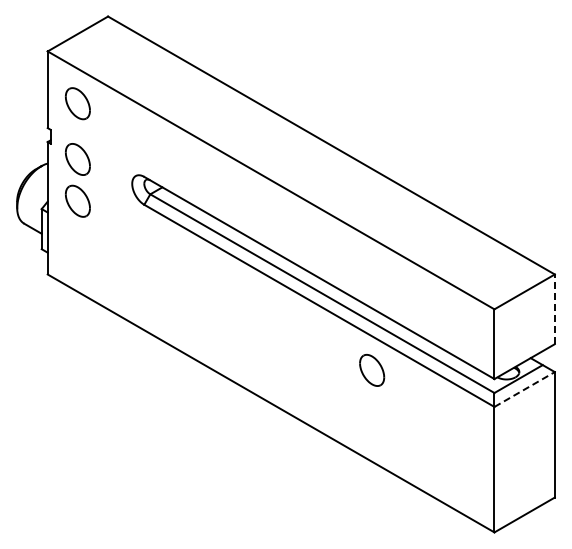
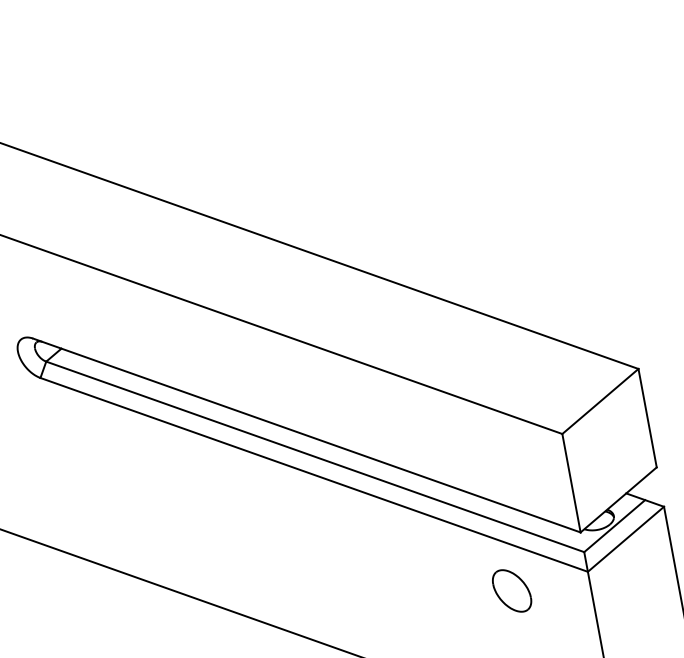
line: (554, 309) -> (647, 418), dashed -> solid
part: (372, 370) -> (512, 590), moved
line: (524, 389) -> (625, 539), dashed -> solid

